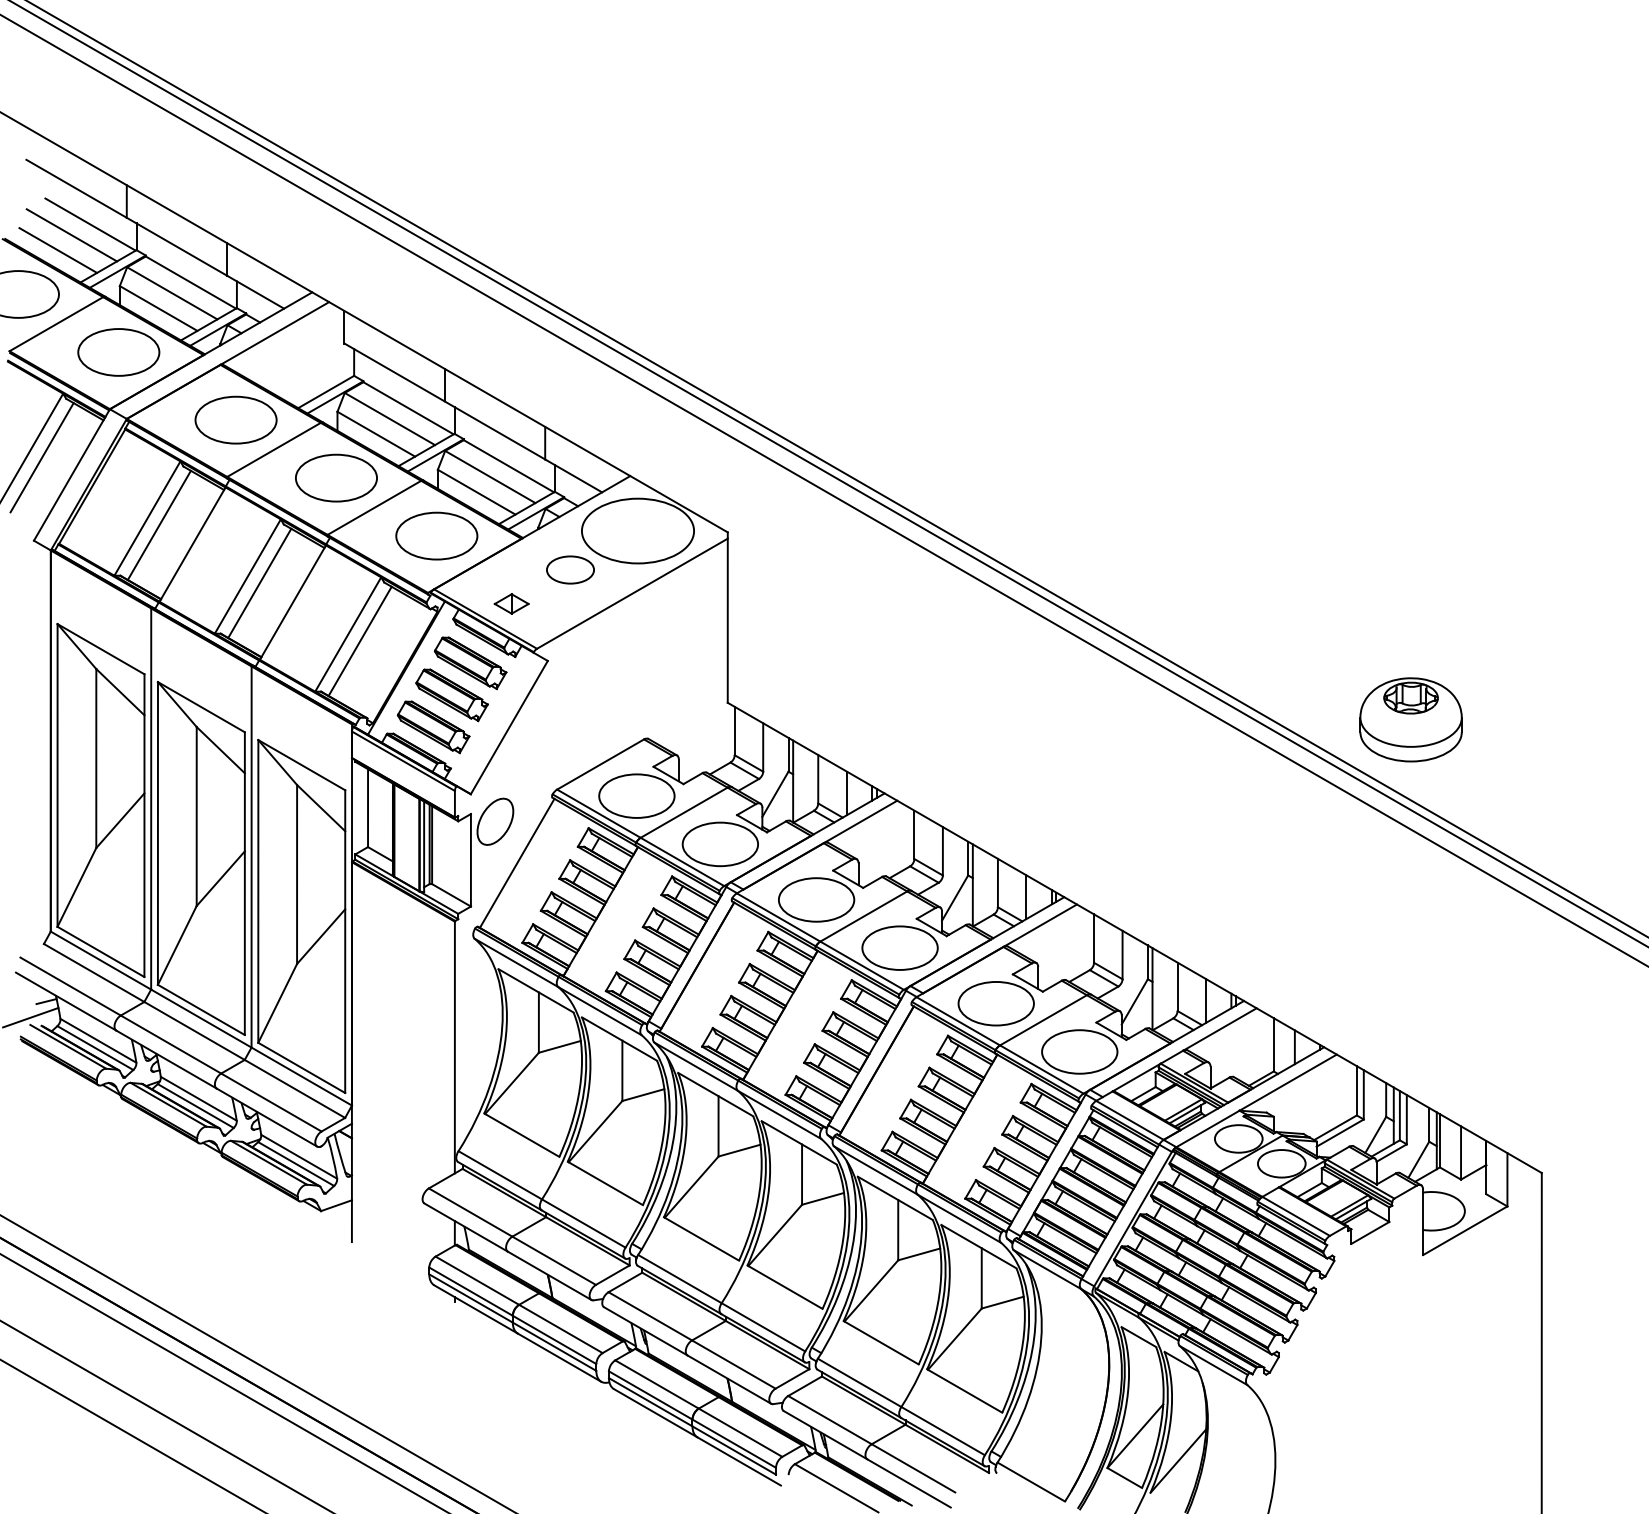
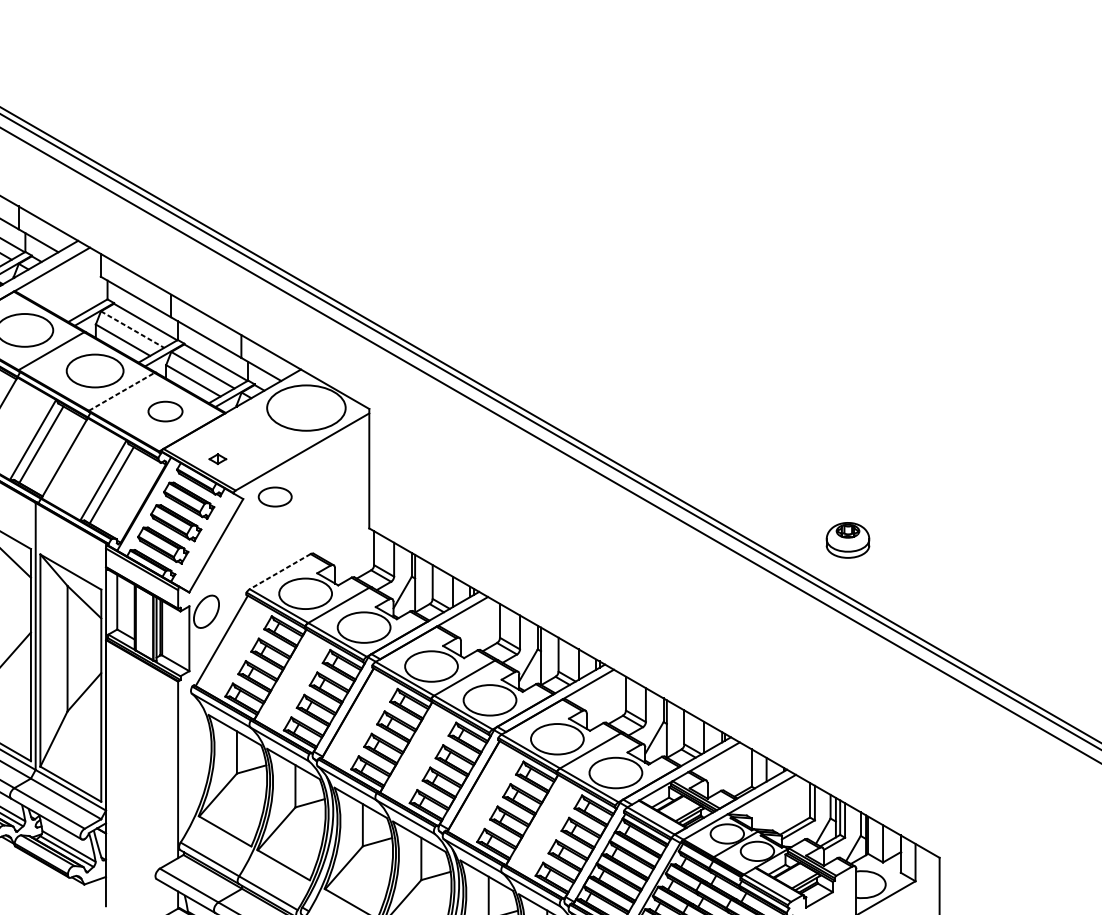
line: (390, 419) -> (133, 329), solid -> dashed
line: (374, 507) -> (121, 391), solid -> dashed
part: (436, 535) -> (165, 411), size x0.6
part: (570, 569) -> (275, 496), moved
part: (511, 603) -> (217, 458), size x0.7
part: (1410, 719) -> (847, 540), size x0.6
line: (600, 764) -> (280, 571), solid -> dashed

